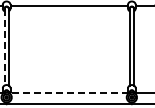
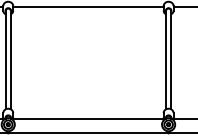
line: (4, 47) -> (5, 60), dashed -> solid
line: (69, 93) -> (88, 119), dashed -> solid

